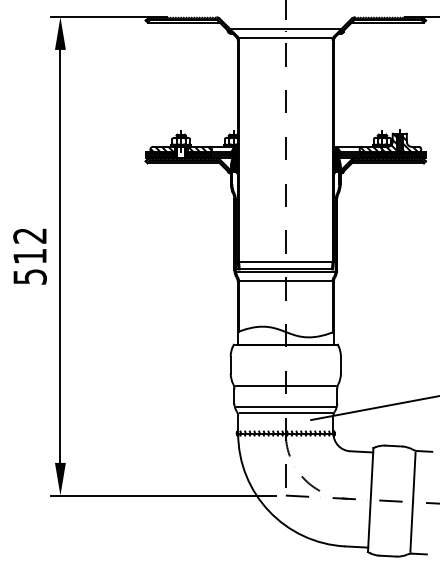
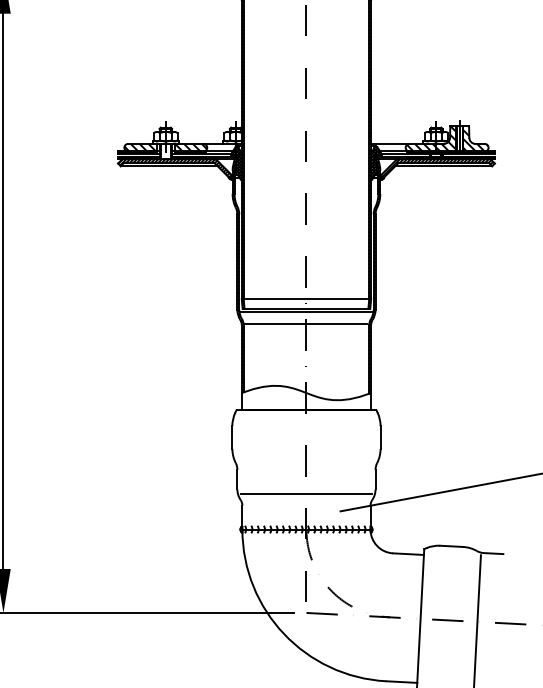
line: (285, 386) -> (306, 466), removed
line: (285, 413) -> (306, 502), removed

